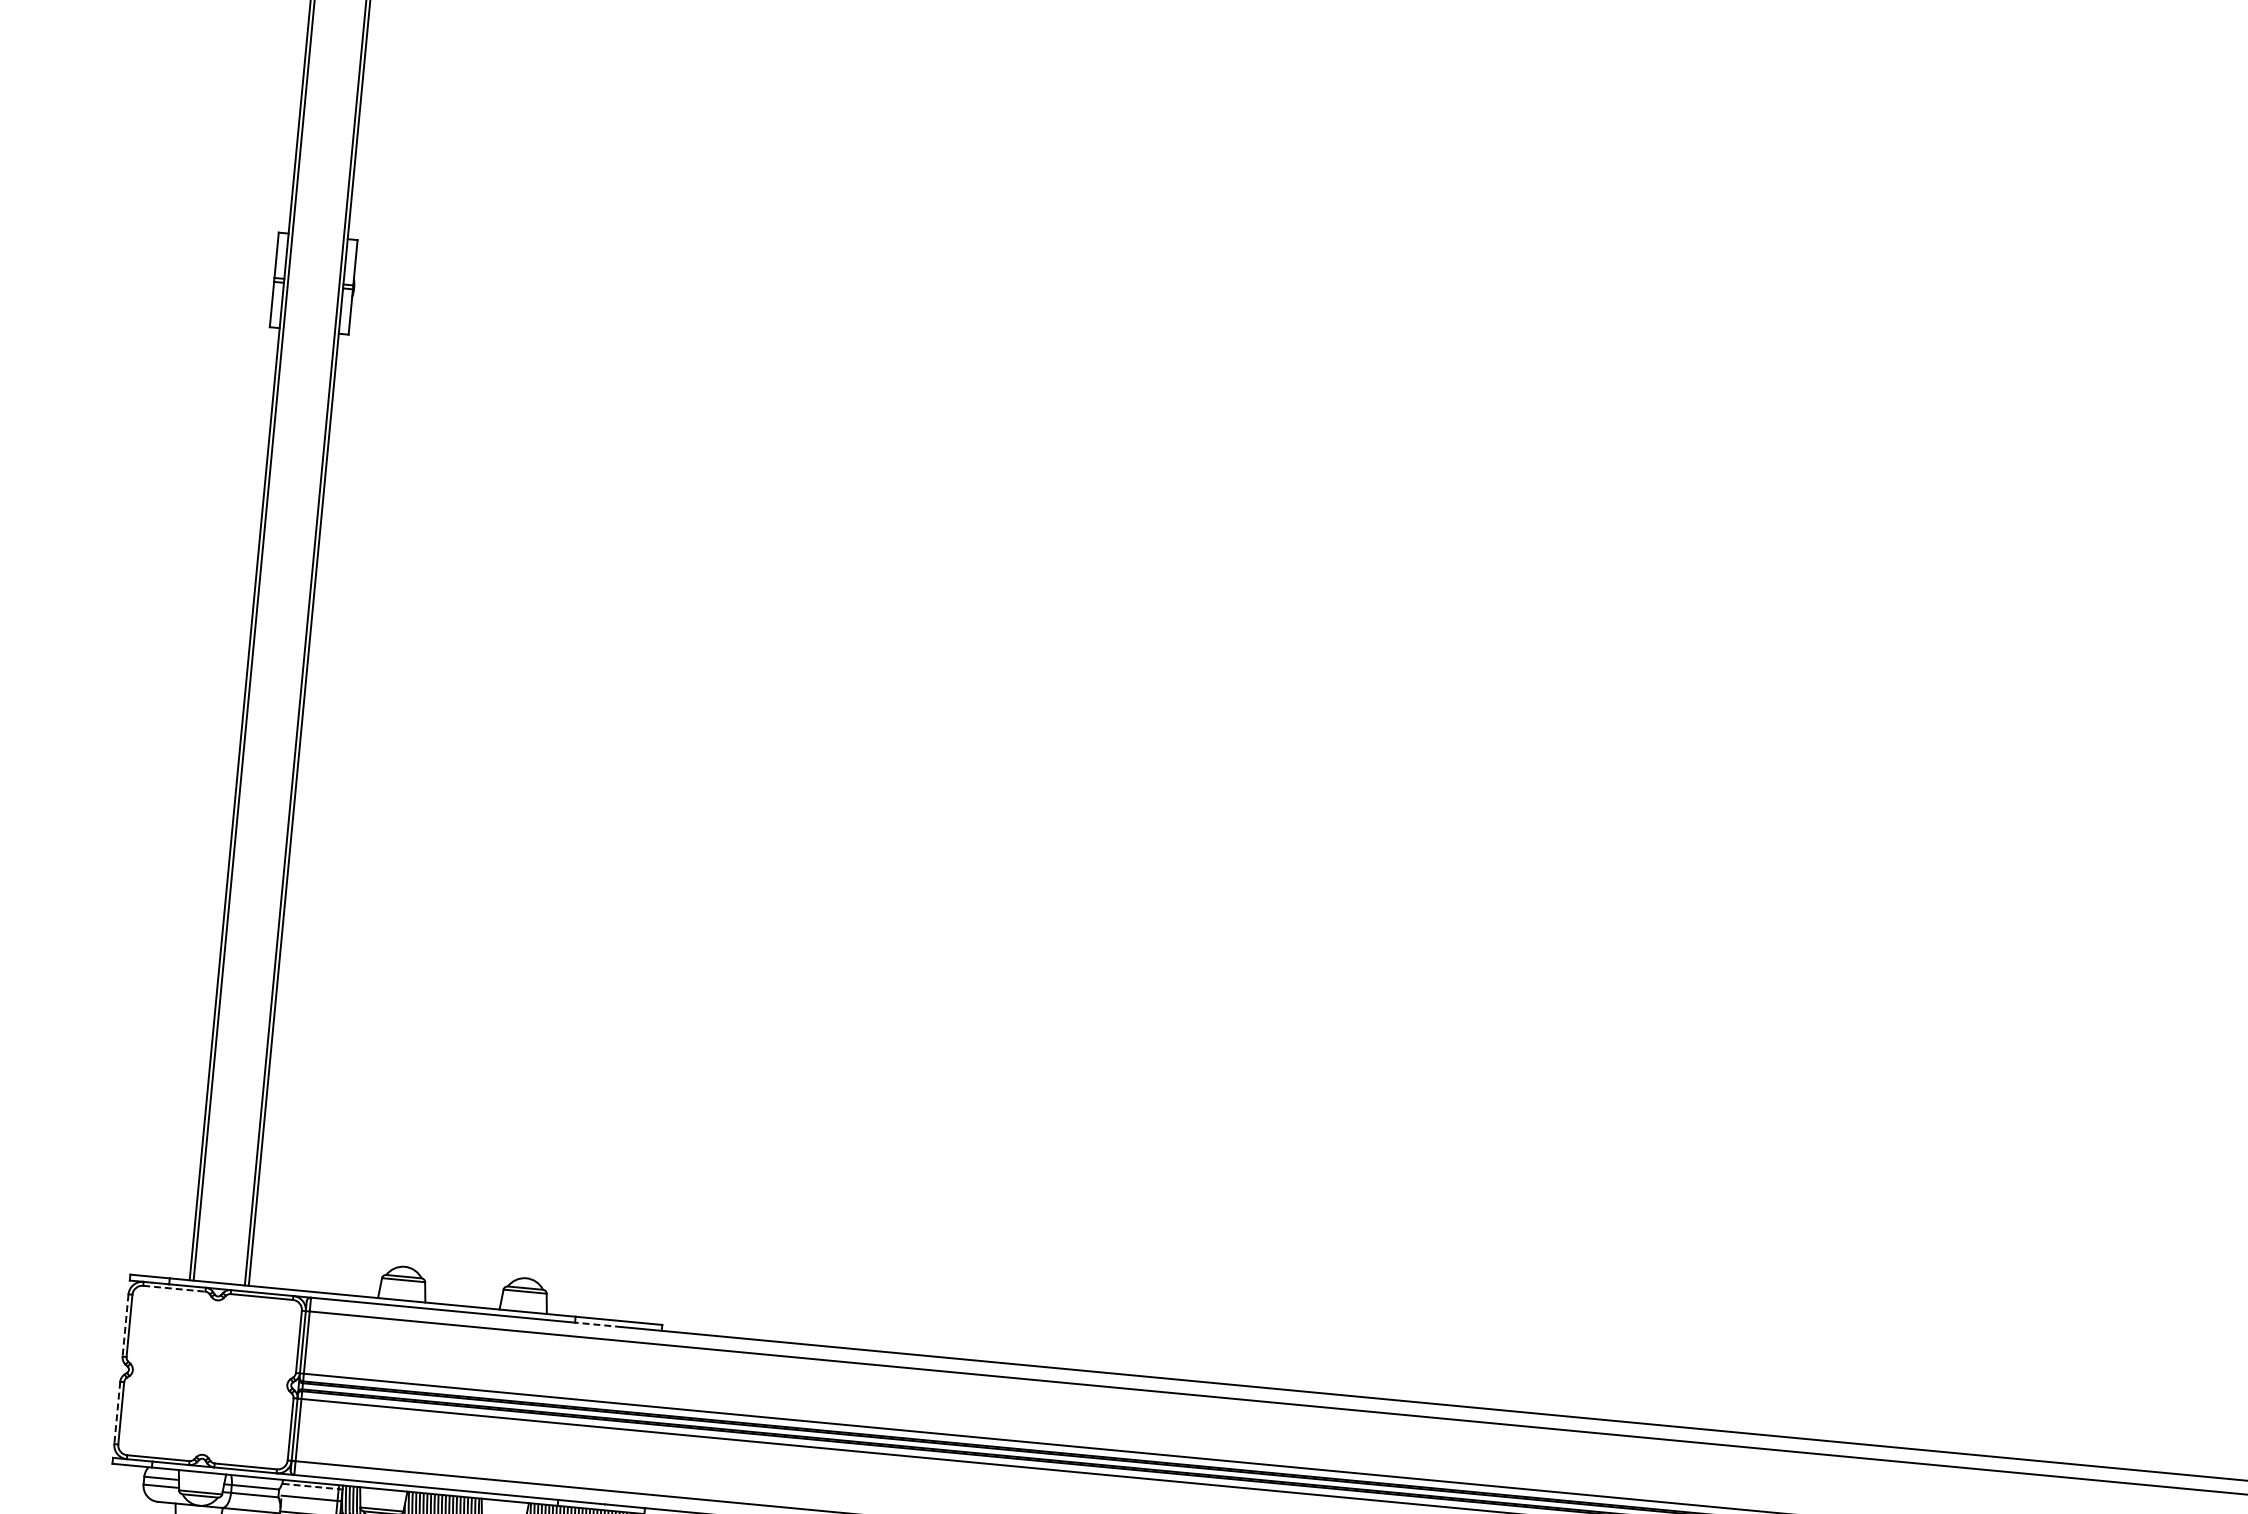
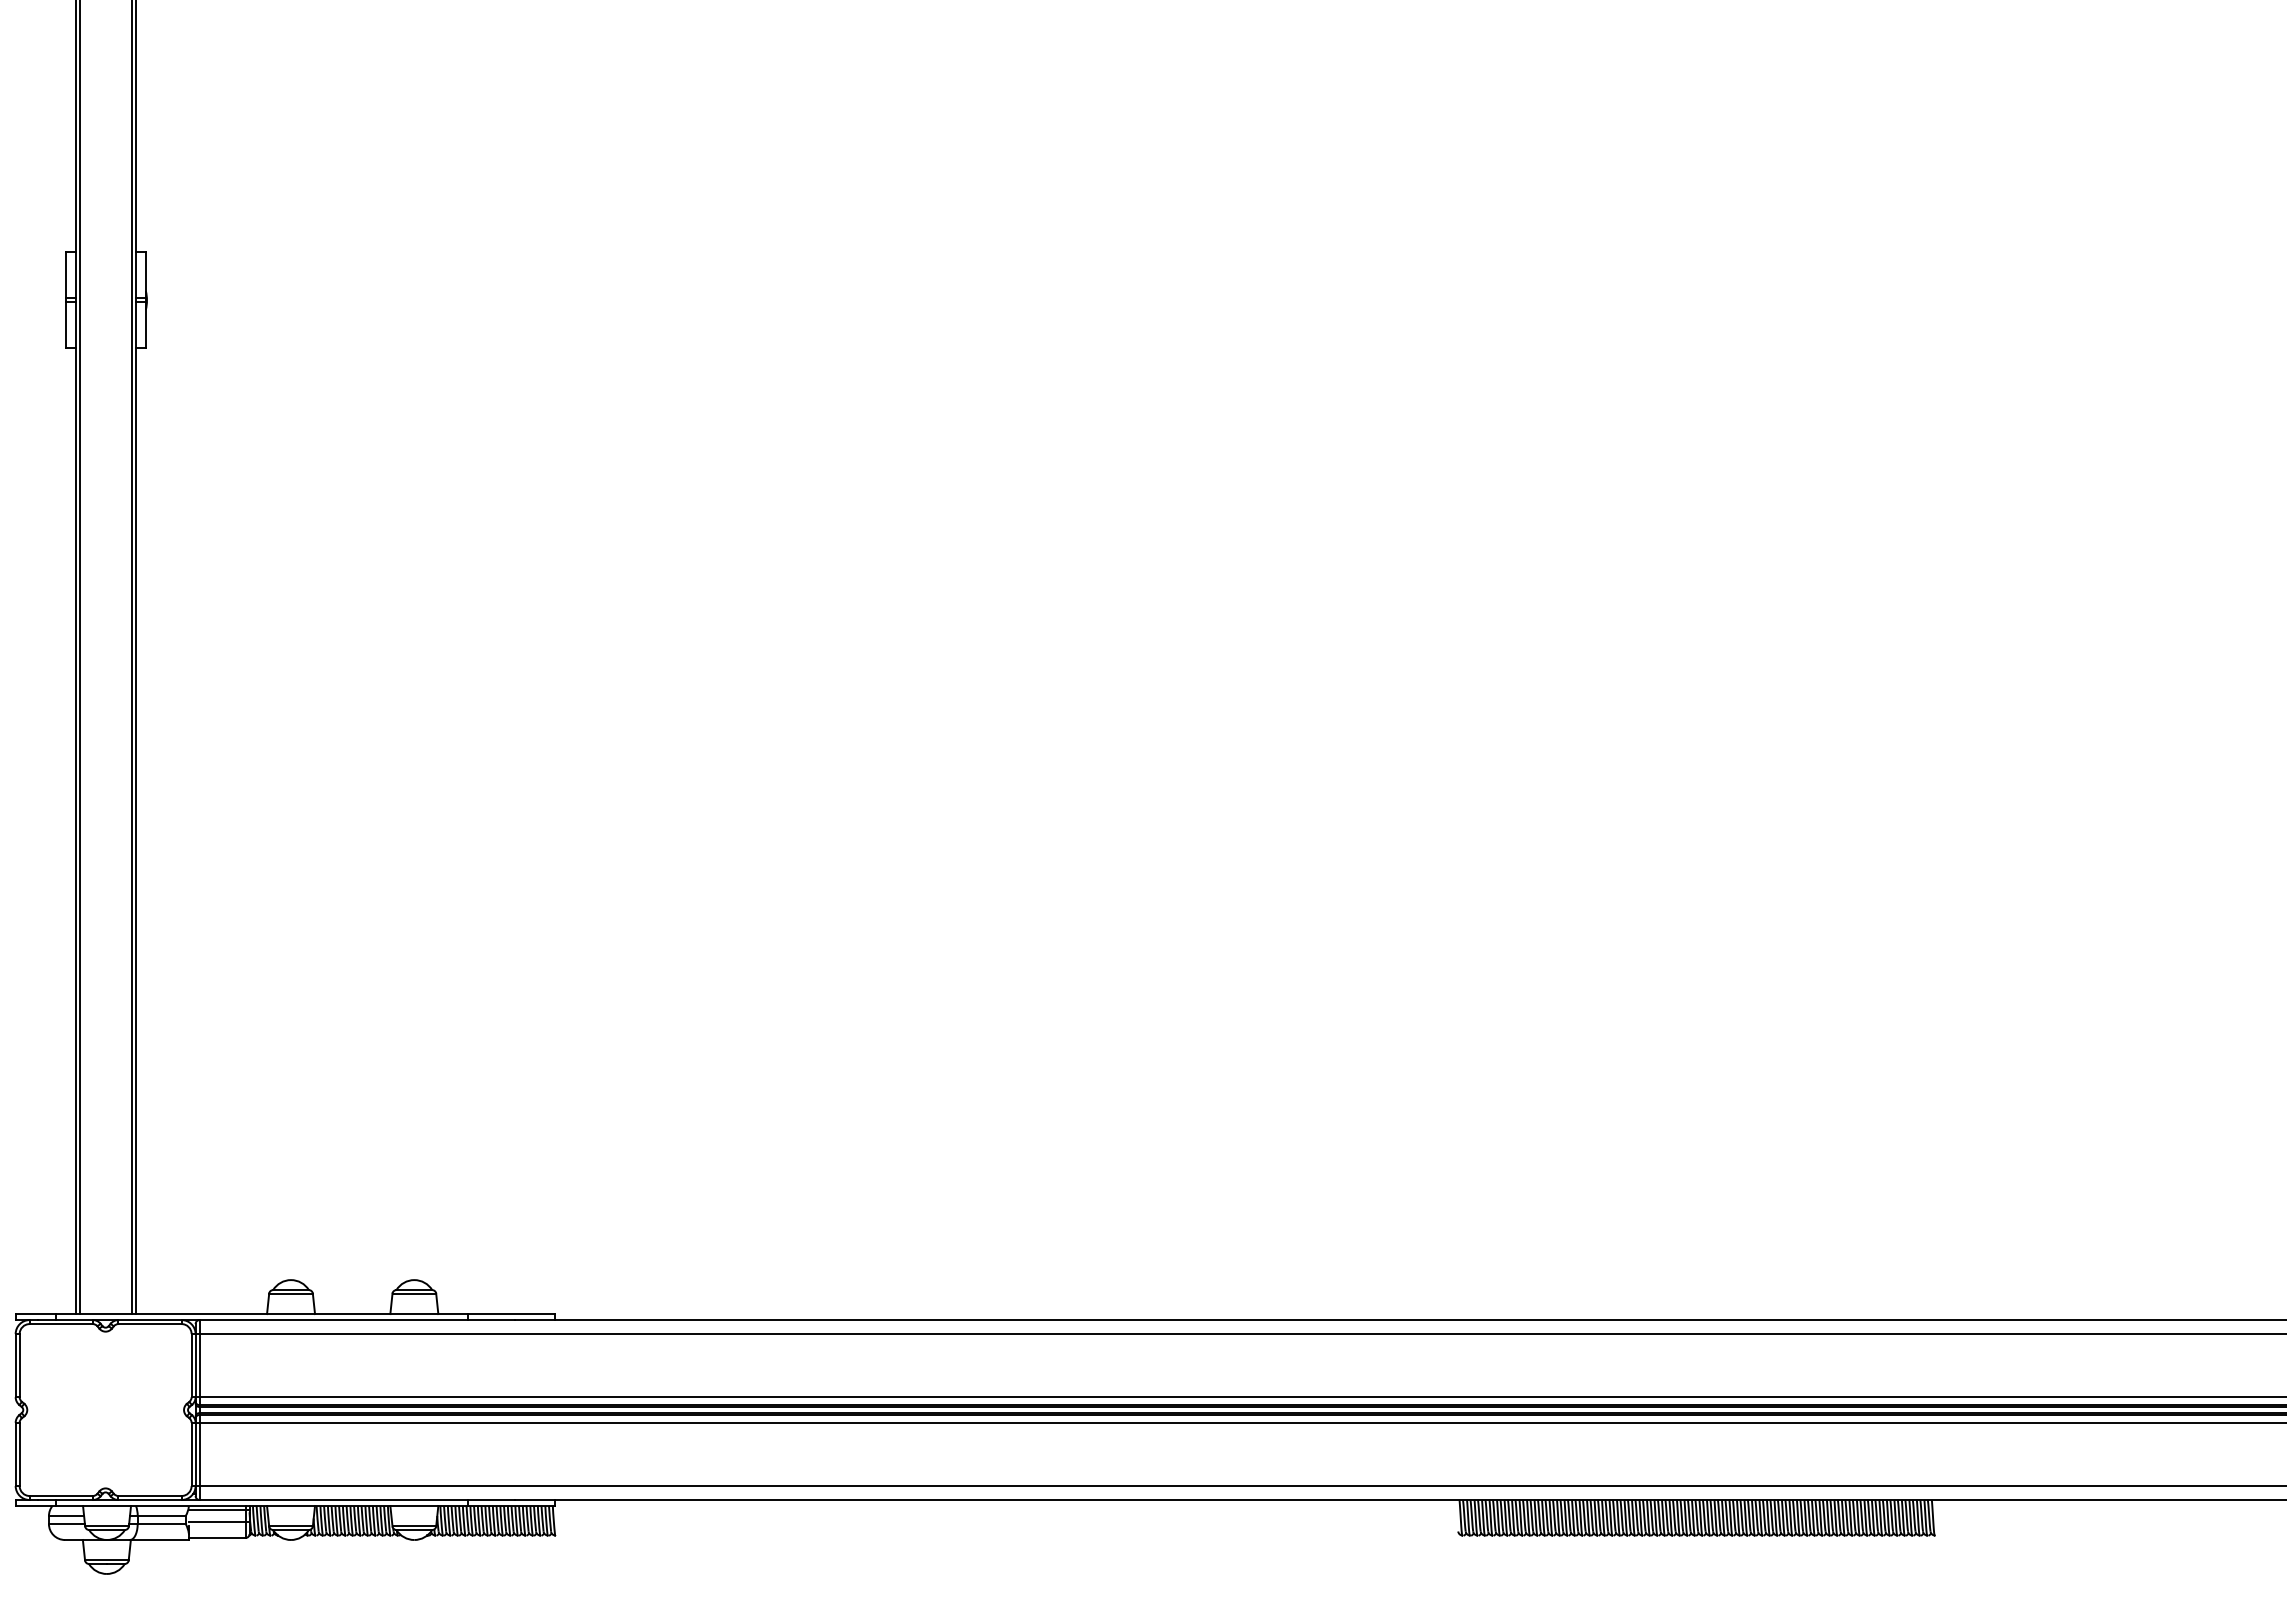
line: (174, 1289) -> (61, 1324), dashed -> solid
line: (125, 1325) -> (15, 1365), dashed -> solid
line: (598, 1325) -> (491, 1320), dashed -> solid
line: (117, 1413) -> (15, 1454), dashed -> solid
line: (310, 1487) -> (217, 1510), dashed -> solid

